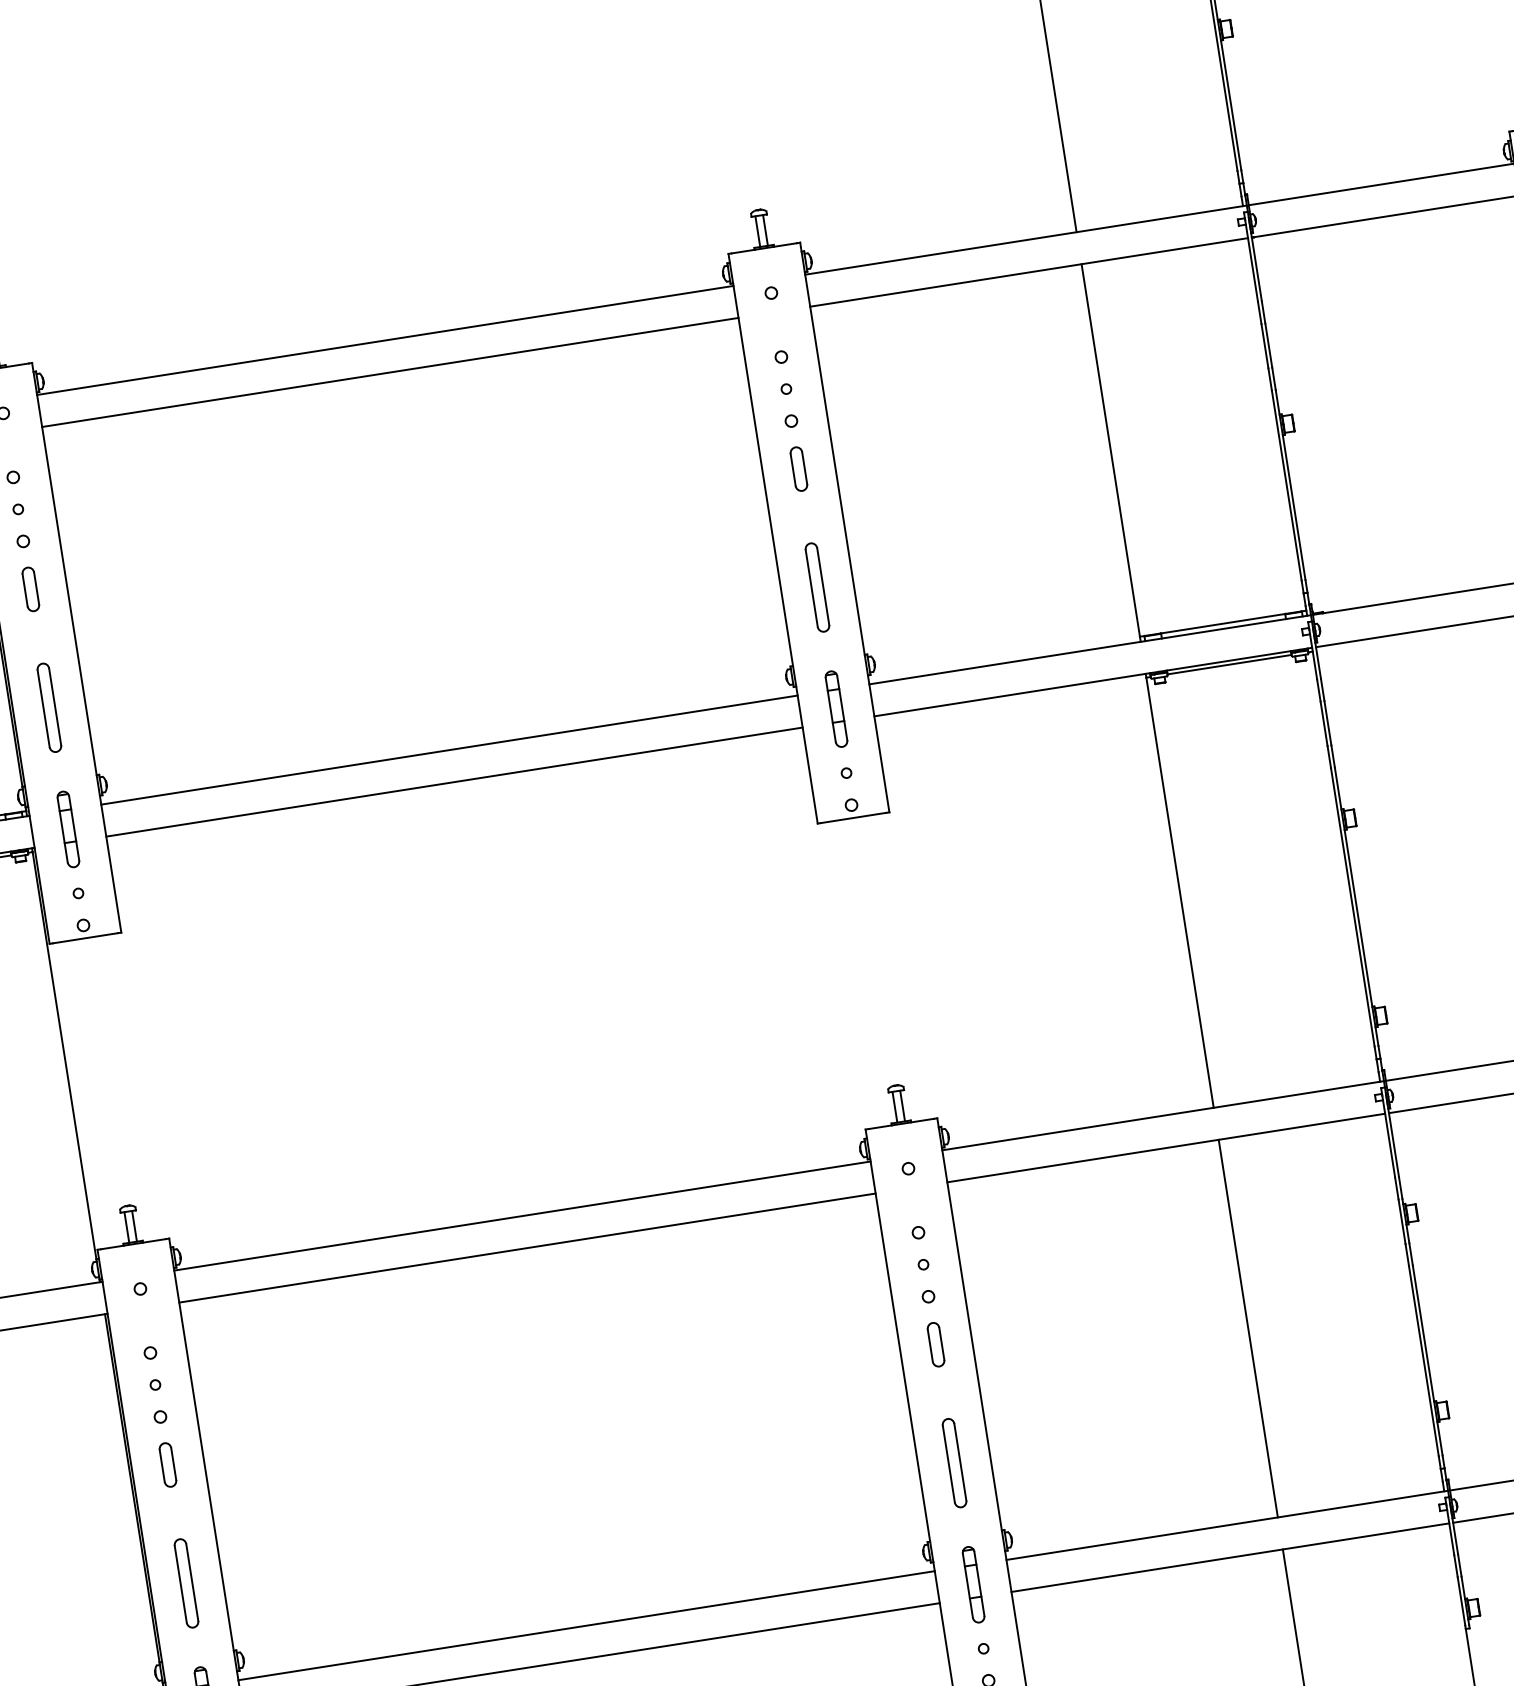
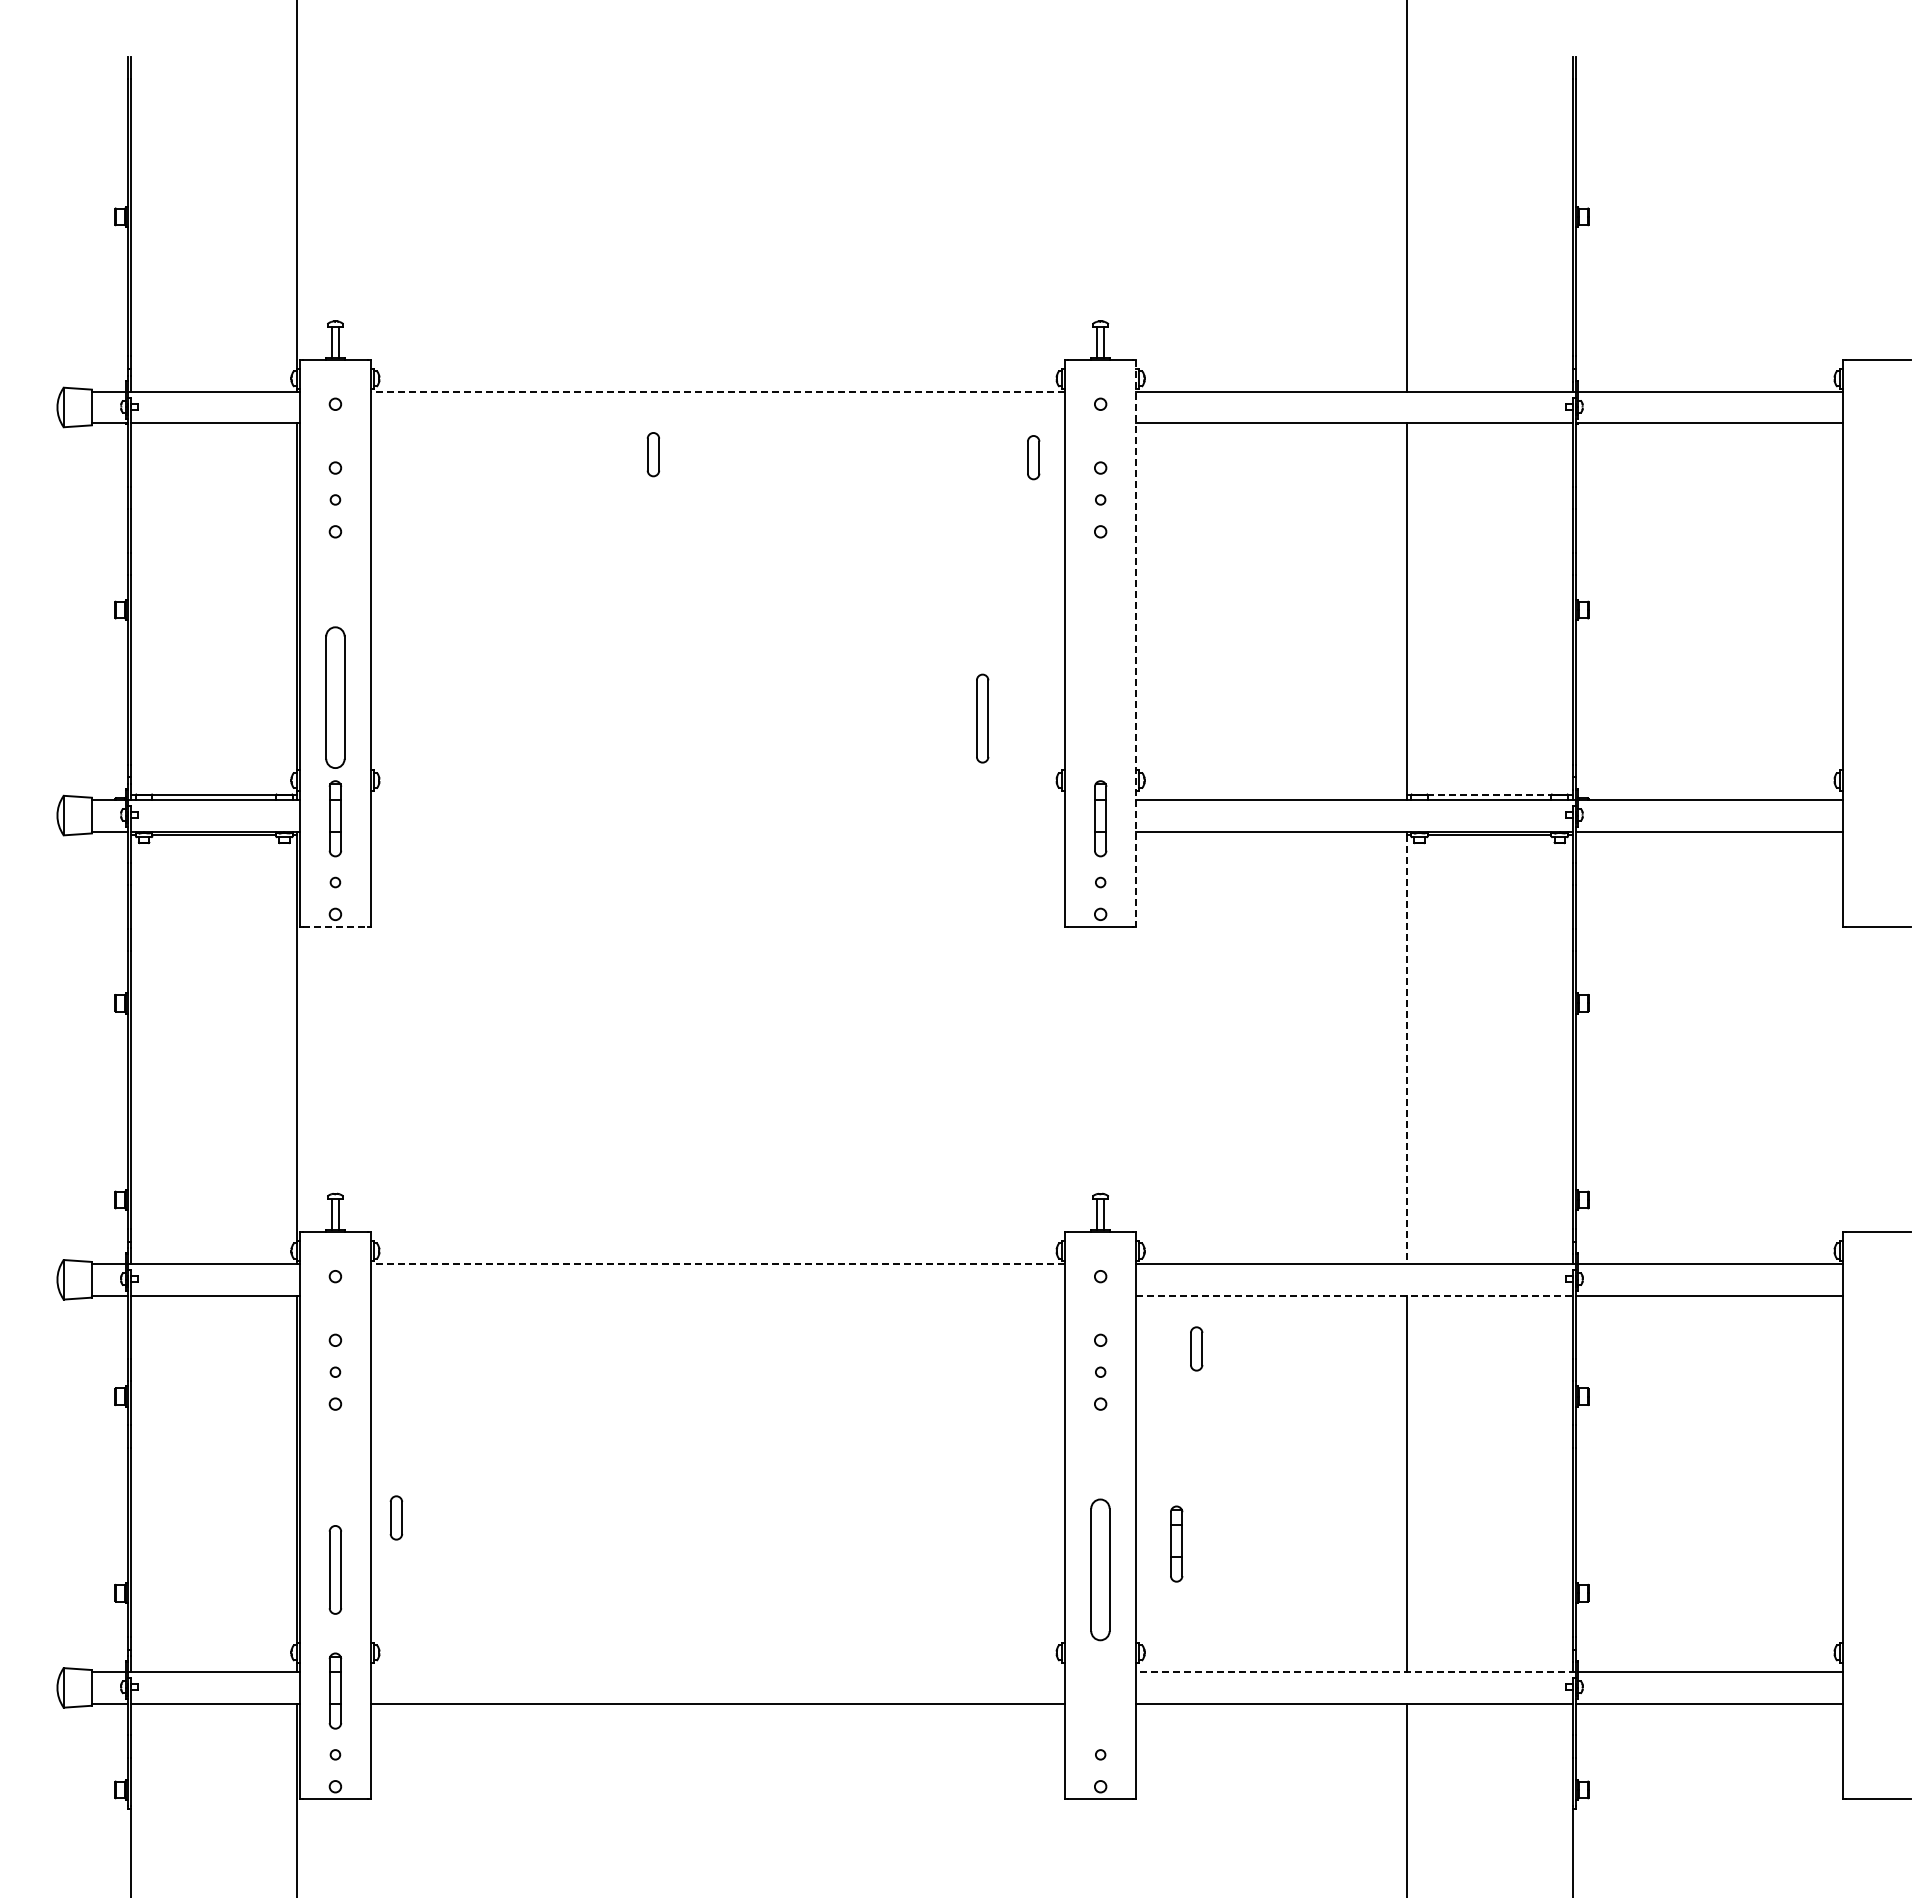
line: (385, 340) -> (718, 391), solid -> dashed
line: (389, 372) -> (717, 423), removed
part: (798, 469) -> (1033, 457), moved
line: (844, 527) -> (1136, 643), solid -> dashed
part: (817, 587) -> (982, 718), moved
part: (29, 589) -> (652, 454), moved
line: (1224, 623) -> (1490, 794), solid -> dashed
part: (49, 707) -> (335, 697), size x1.6
line: (448, 750) -> (717, 799), removed
line: (453, 782) -> (717, 831), removed
line: (1179, 893) -> (1406, 1050), solid -> dashed
line: (85, 938) -> (335, 927), solid -> dashed
line: (1166, 1147) -> (1354, 1295), solid -> dashed
line: (522, 1215) -> (718, 1263), solid -> dashed
line: (526, 1247) -> (717, 1295), removed
part: (935, 1344) -> (1196, 1348), moved
part: (954, 1462) -> (1100, 1569), size x1.6
part: (167, 1464) -> (396, 1517), moved
line: (1227, 1524) -> (1356, 1671), solid -> dashed
part: (973, 1584) -> (1176, 1543), moved
line: (585, 1625) -> (717, 1671), removed

